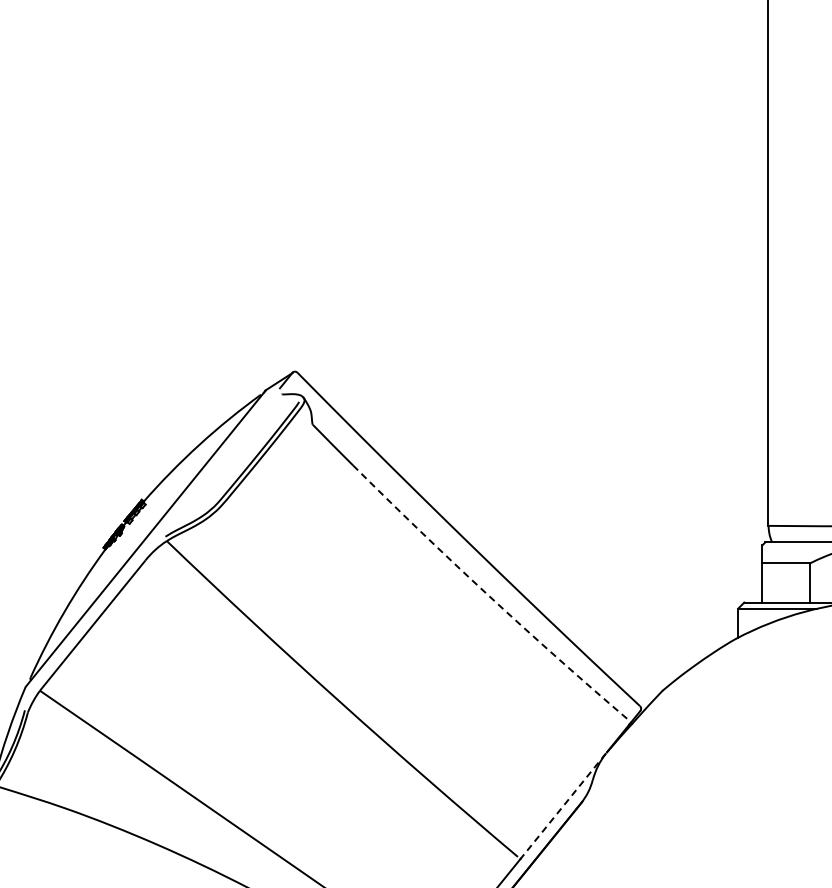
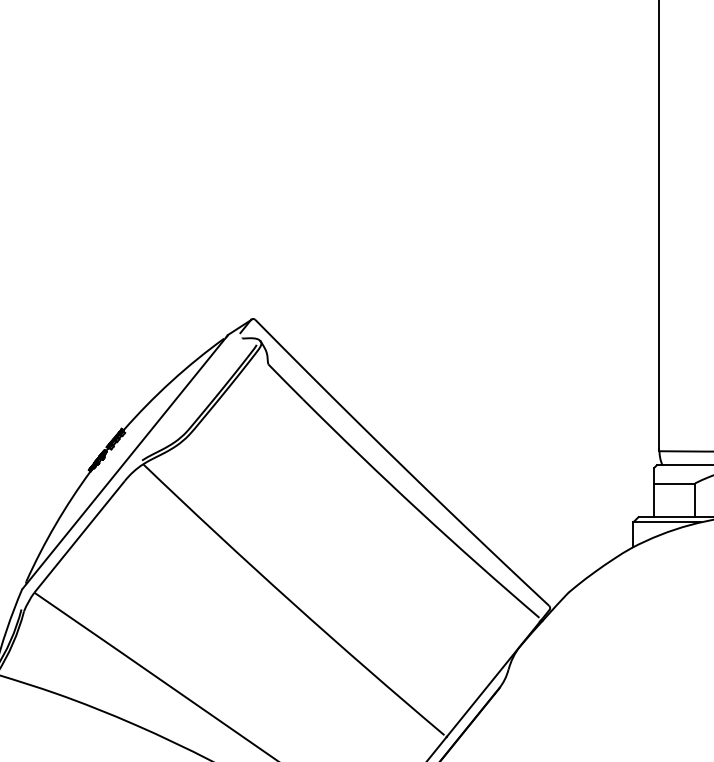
arc: (488, 595) -> (419, 510), dashed -> solid
line: (563, 806) -> (483, 691), dashed -> solid

